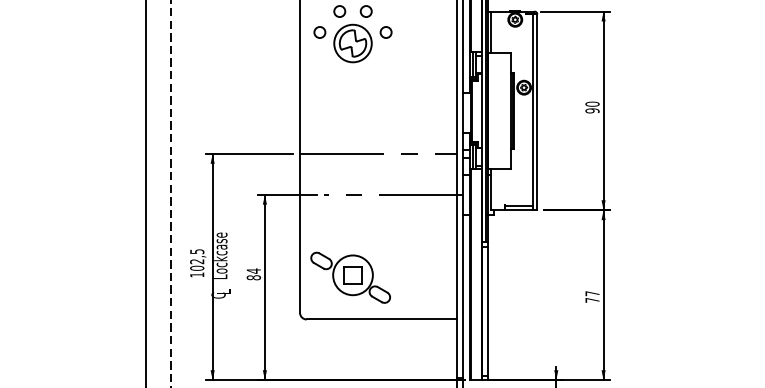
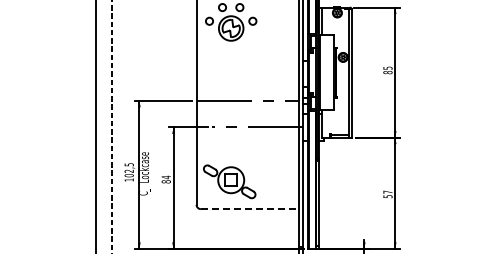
text: (591, 107) -> (387, 70), 90 -> 85
text: (591, 300) -> (387, 196), 77 -> 57
line: (382, 320) -> (250, 209), solid -> dashed

